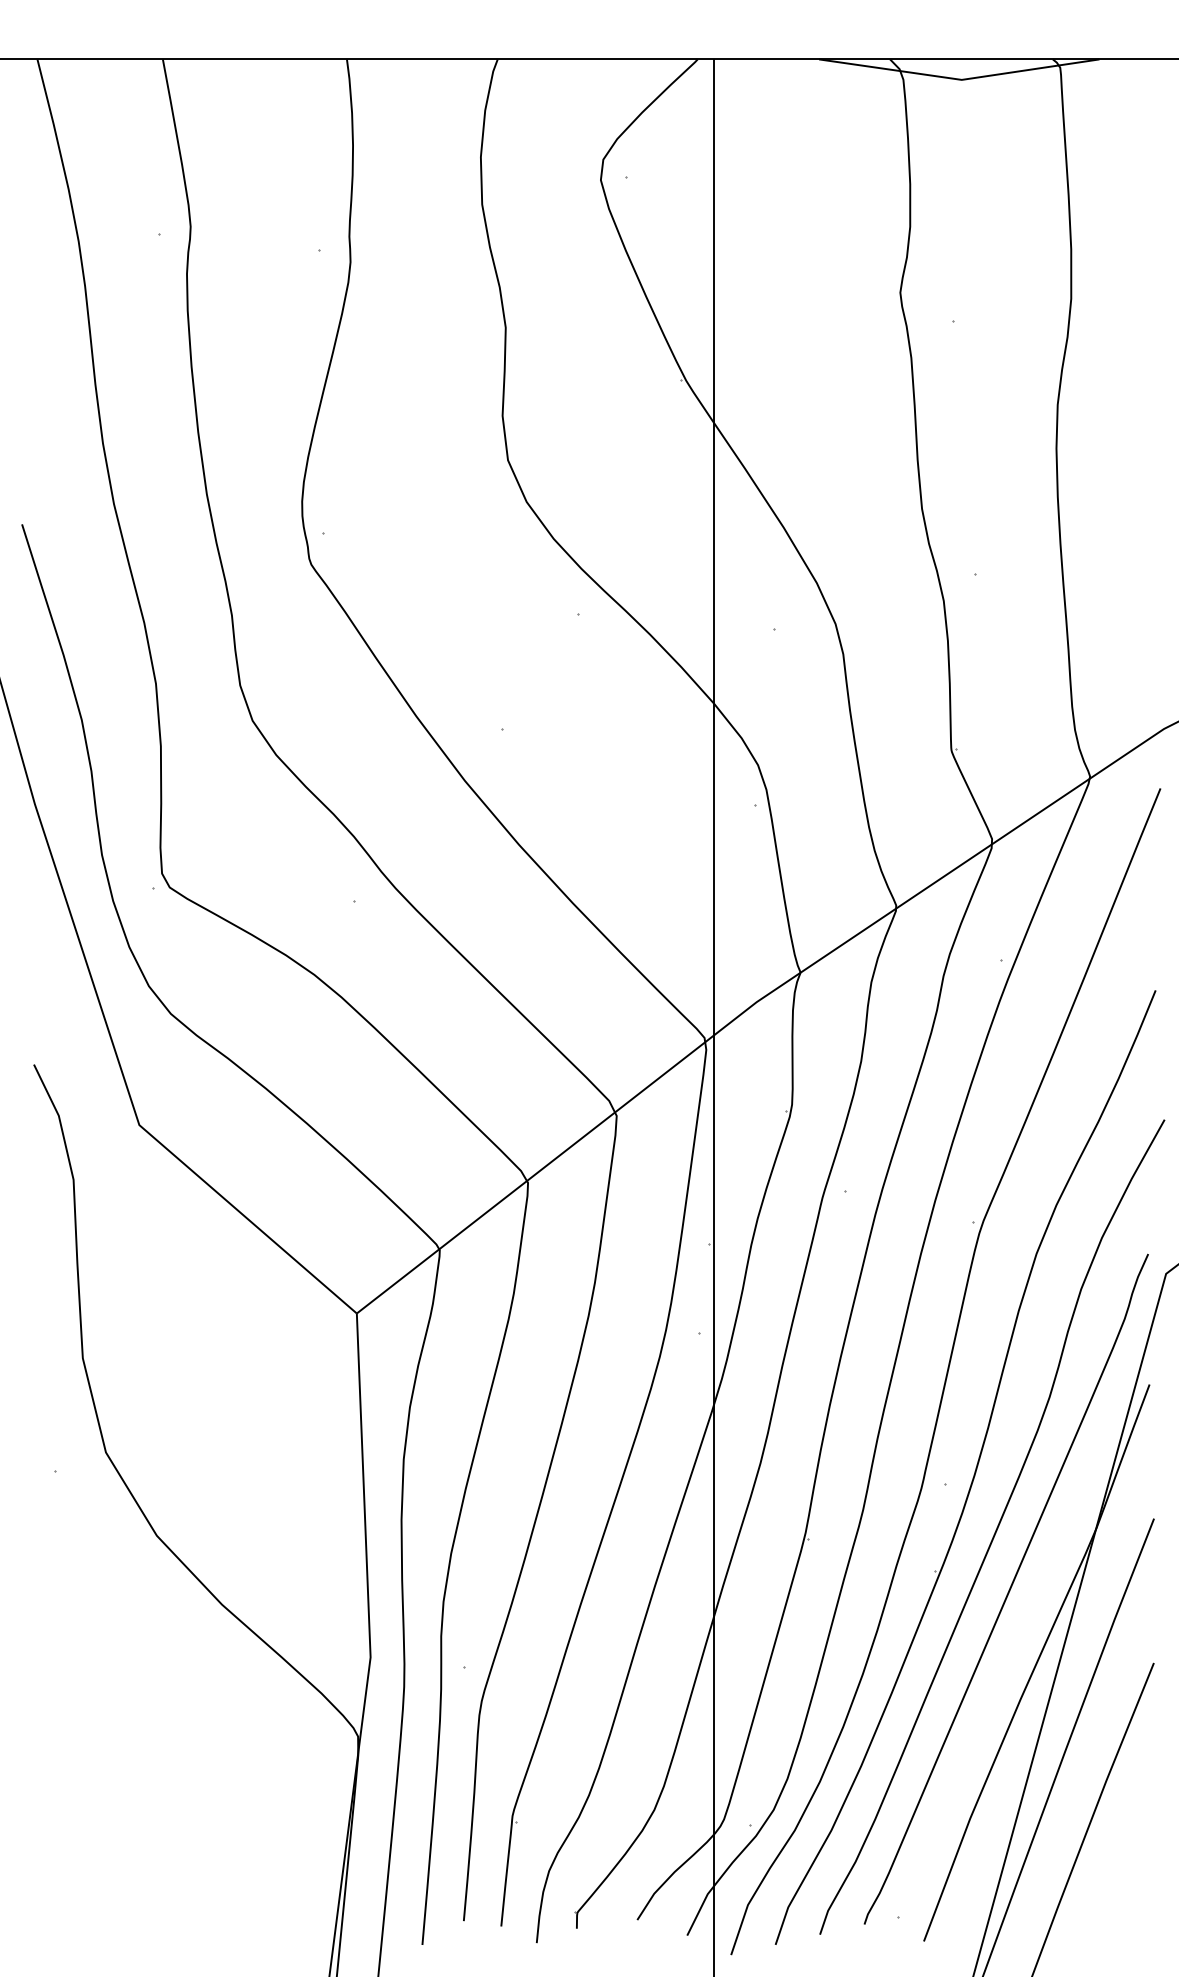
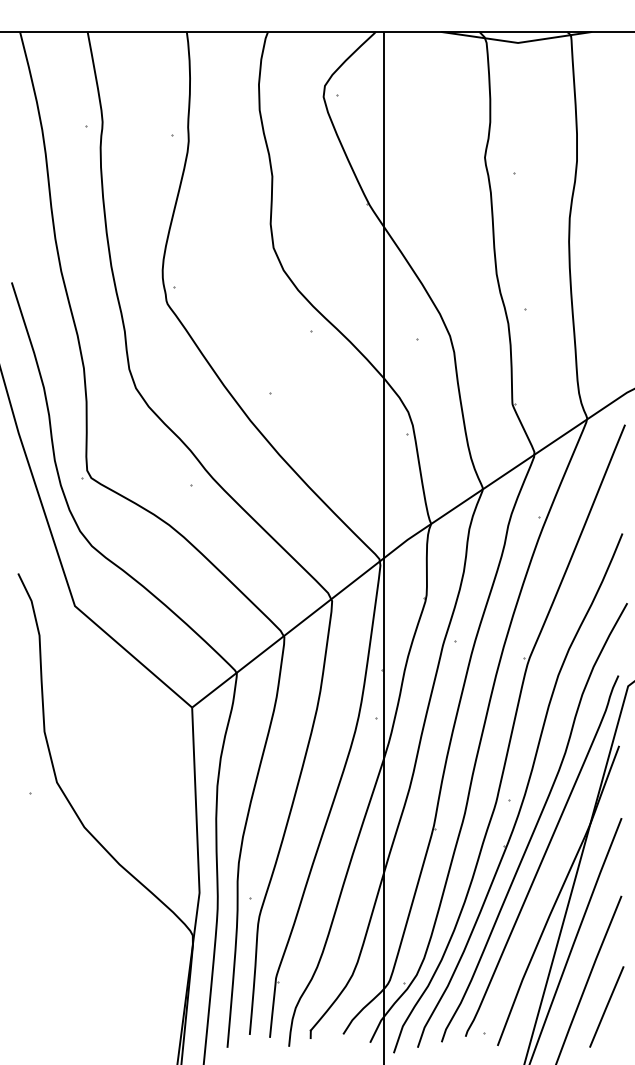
line: (1125, 1868) -> (606, 1006), added

